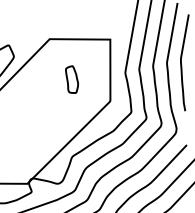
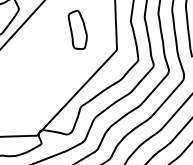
part: (71, 79) -> (77, 29), size x1.43

